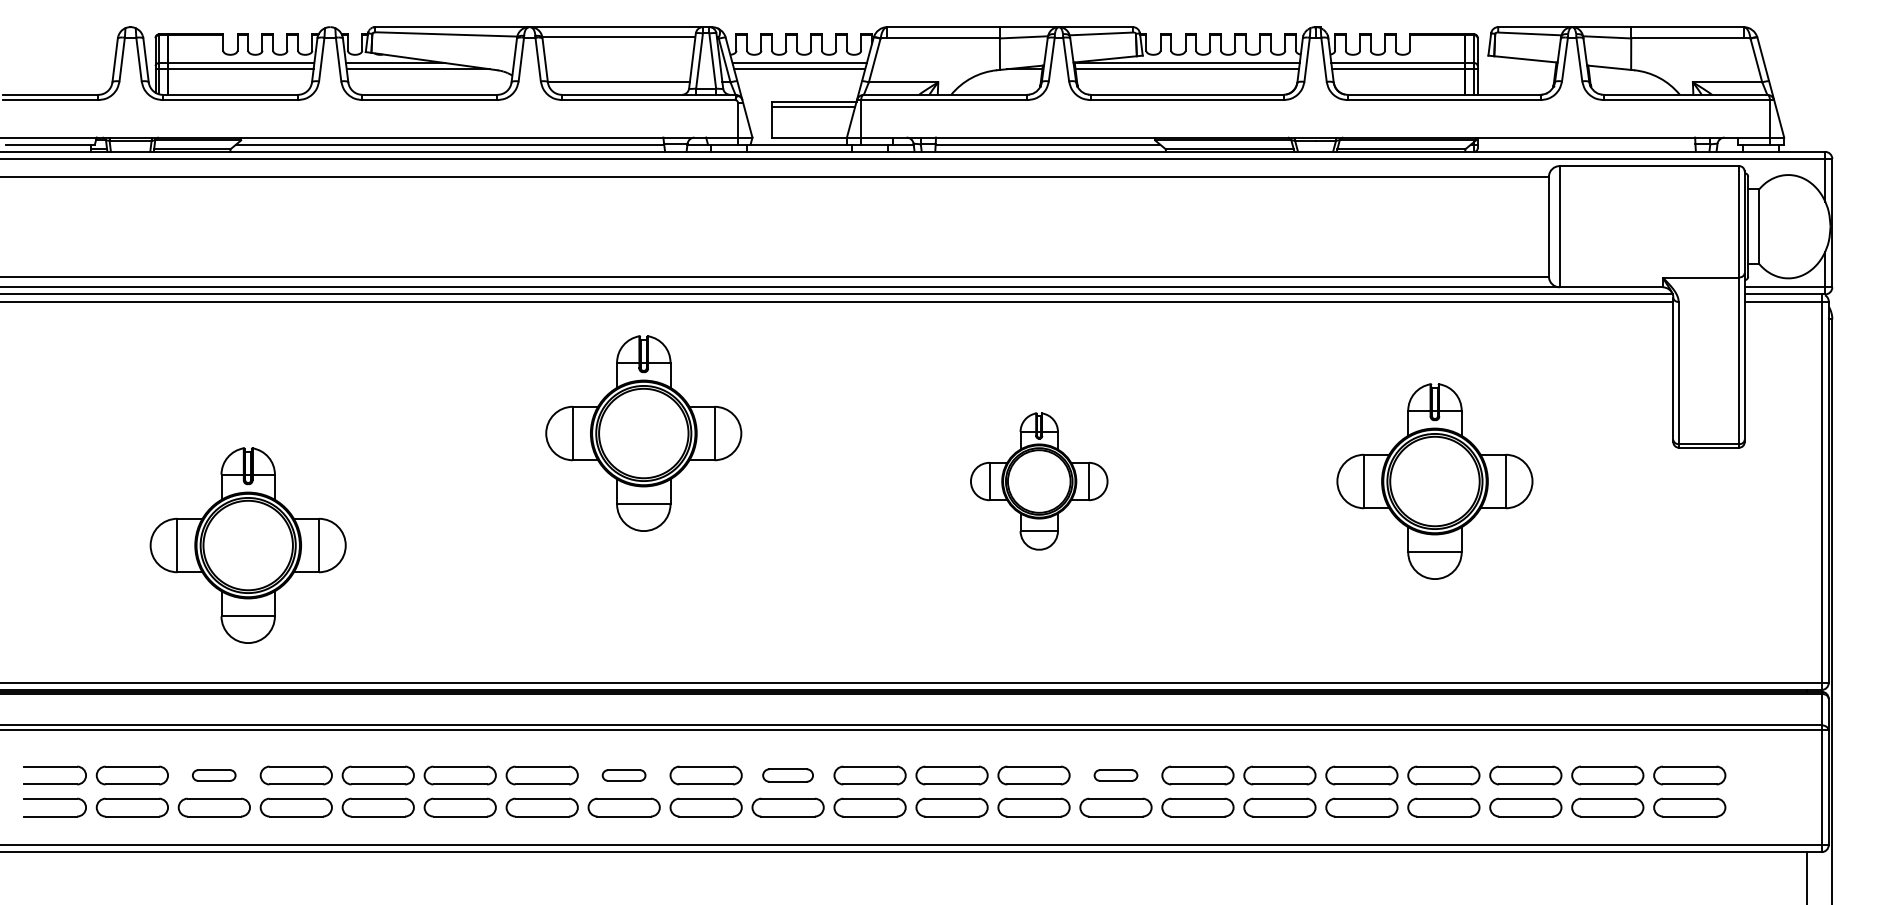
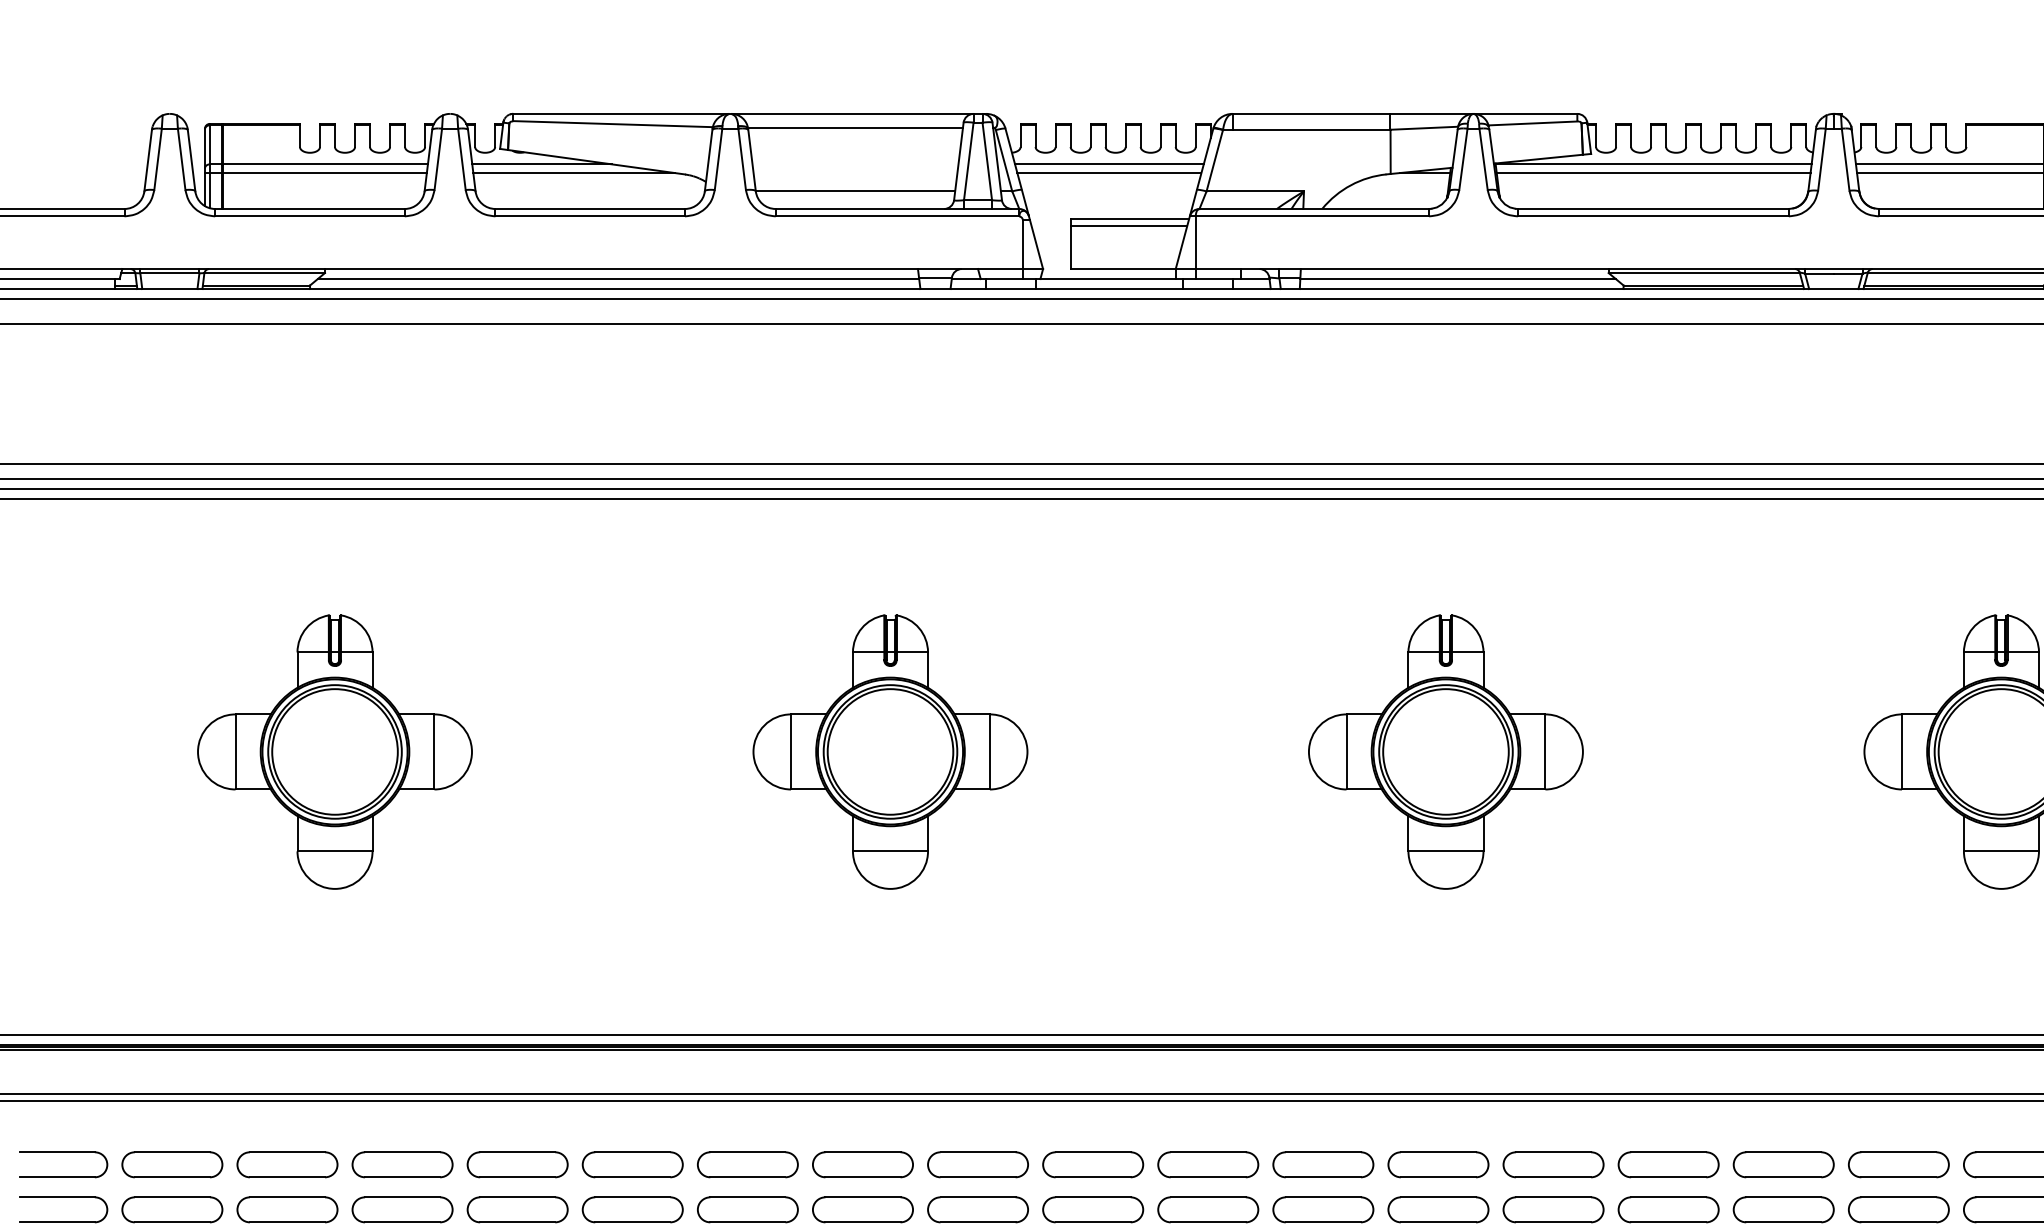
part: (643, 433) -> (890, 751), moved
part: (1038, 481) -> (1444, 751), size x1.43
part: (247, 545) -> (334, 751), moved
part: (213, 775) -> (286, 1164), size x1.67
part: (623, 775) -> (861, 1164), size x1.67
part: (787, 775) -> (1092, 1164), size x1.43
part: (1115, 775) -> (1552, 1164), size x1.67

